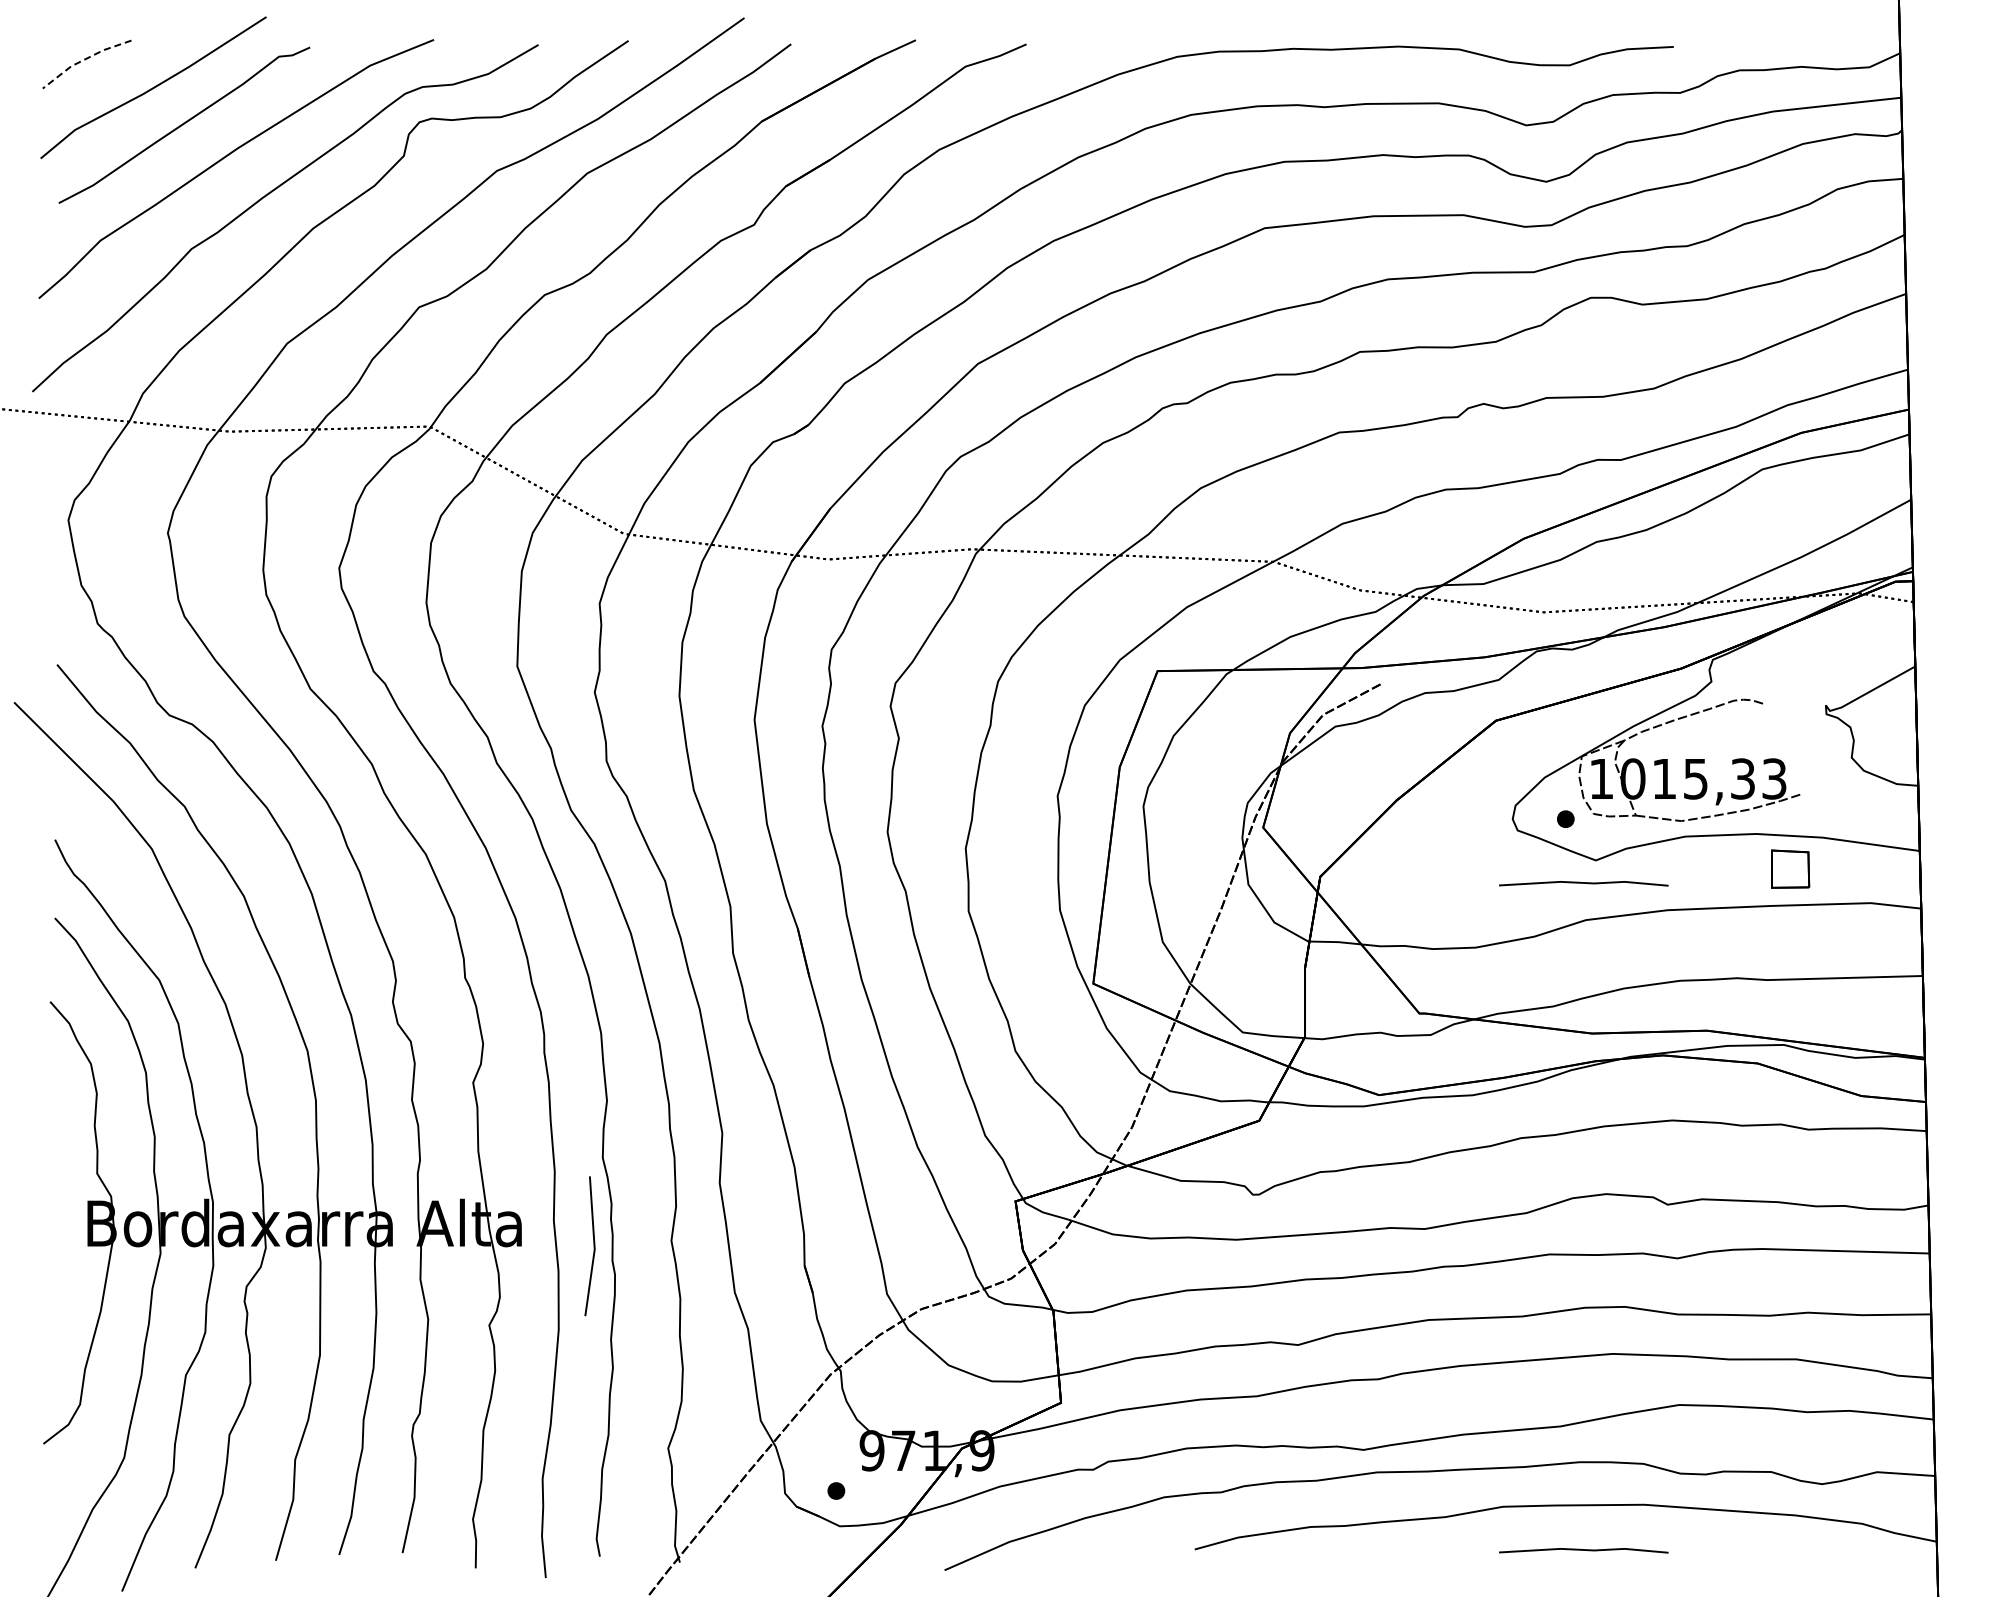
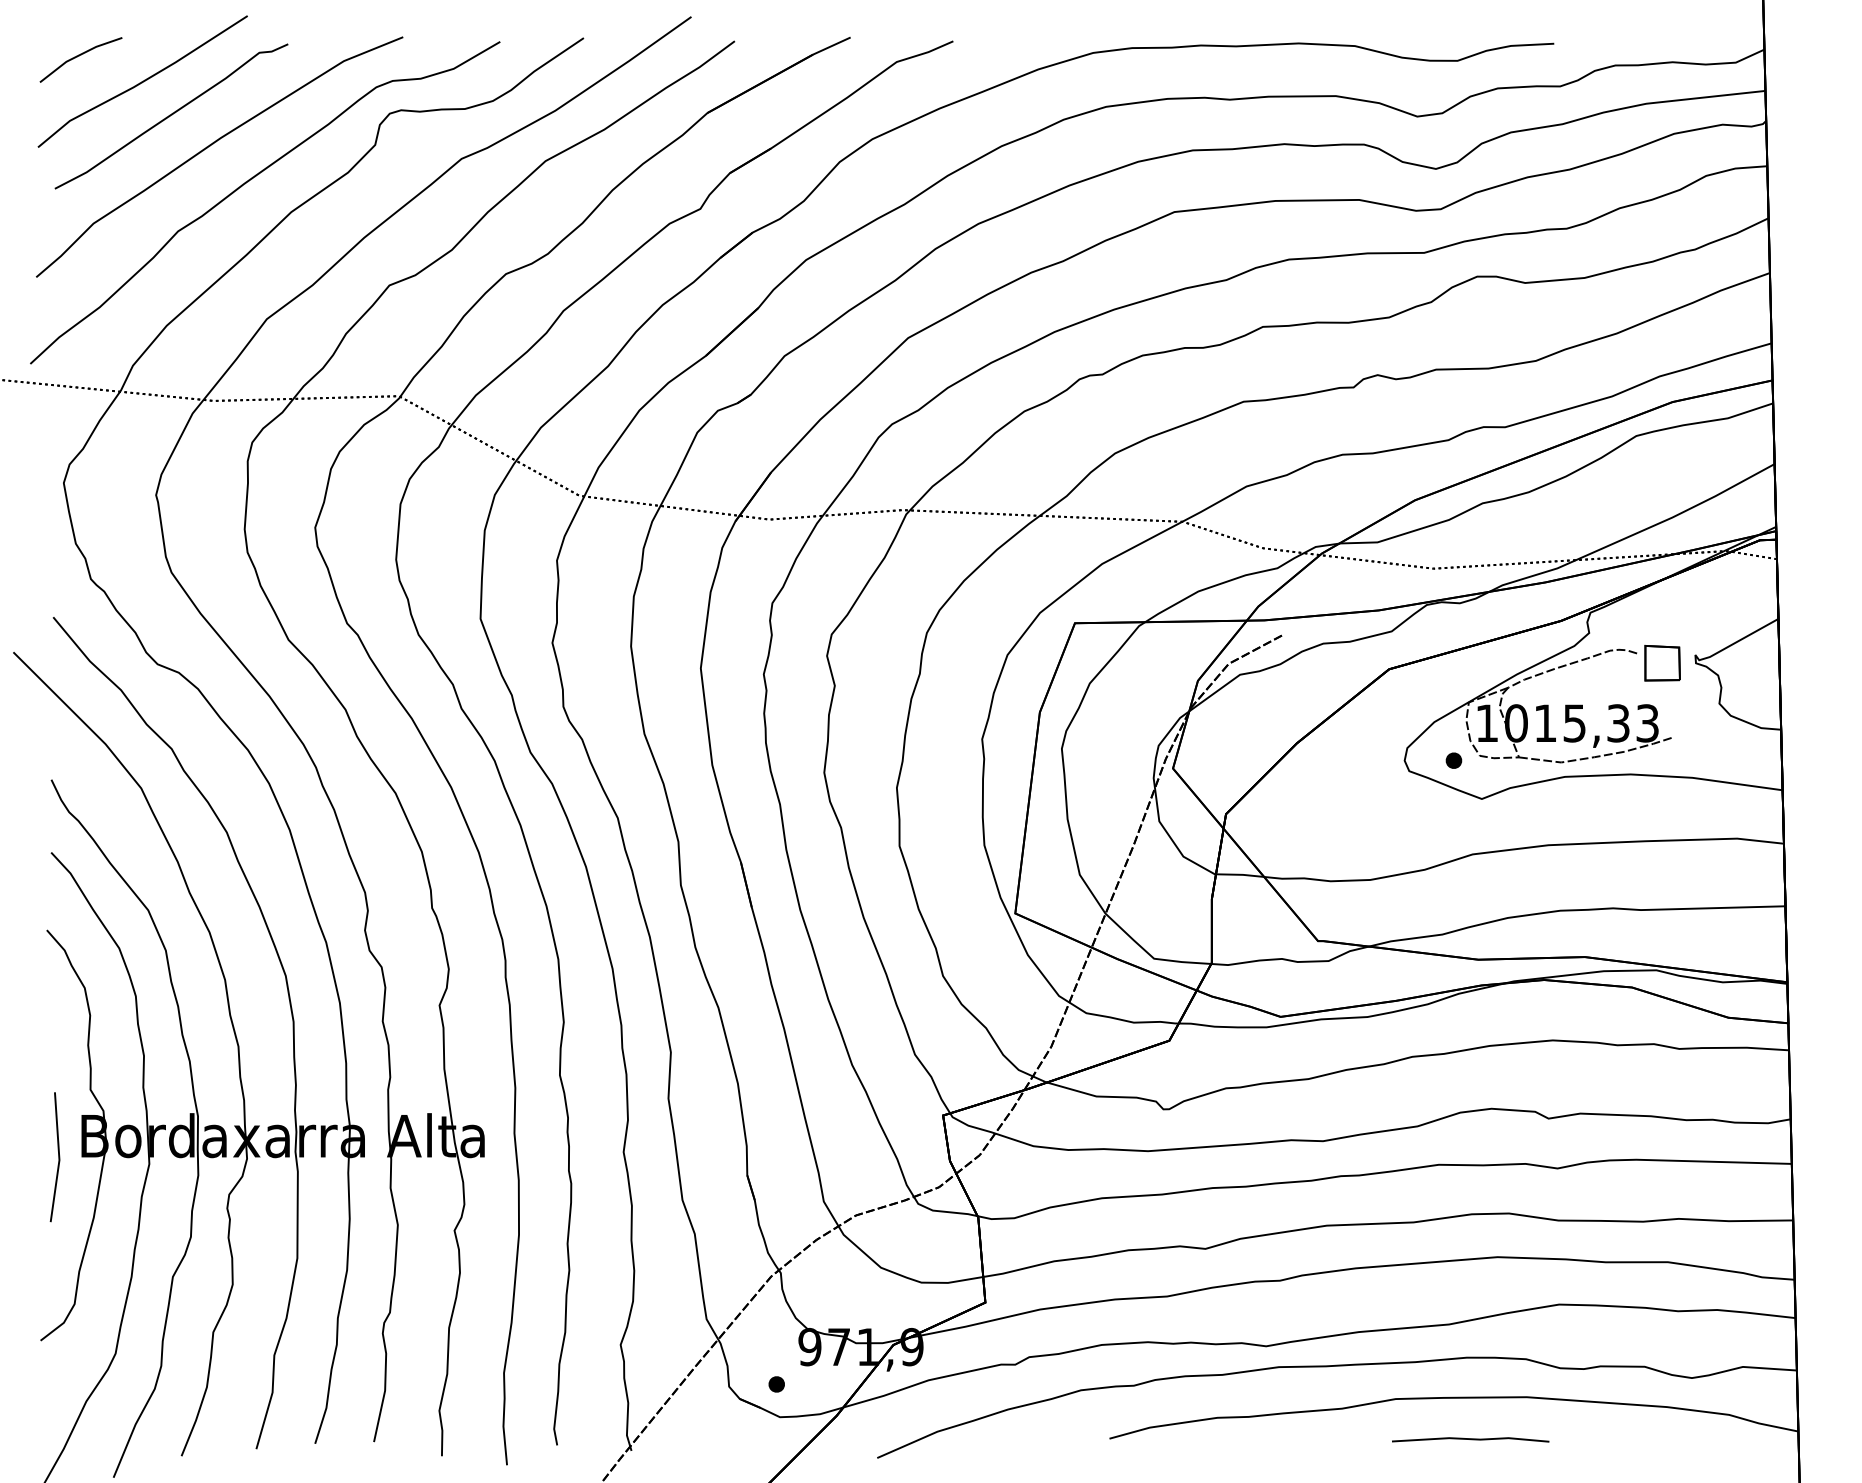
line: (84, 59) -> (78, 55), dashed -> solid
part: (1790, 868) -> (1662, 662), moved
line: (1583, 883) -> (1470, 820), removed
line: (593, 1246) -> (58, 1157), moved

